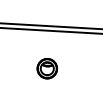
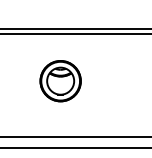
part: (47, 68) -> (60, 81), size x1.67

